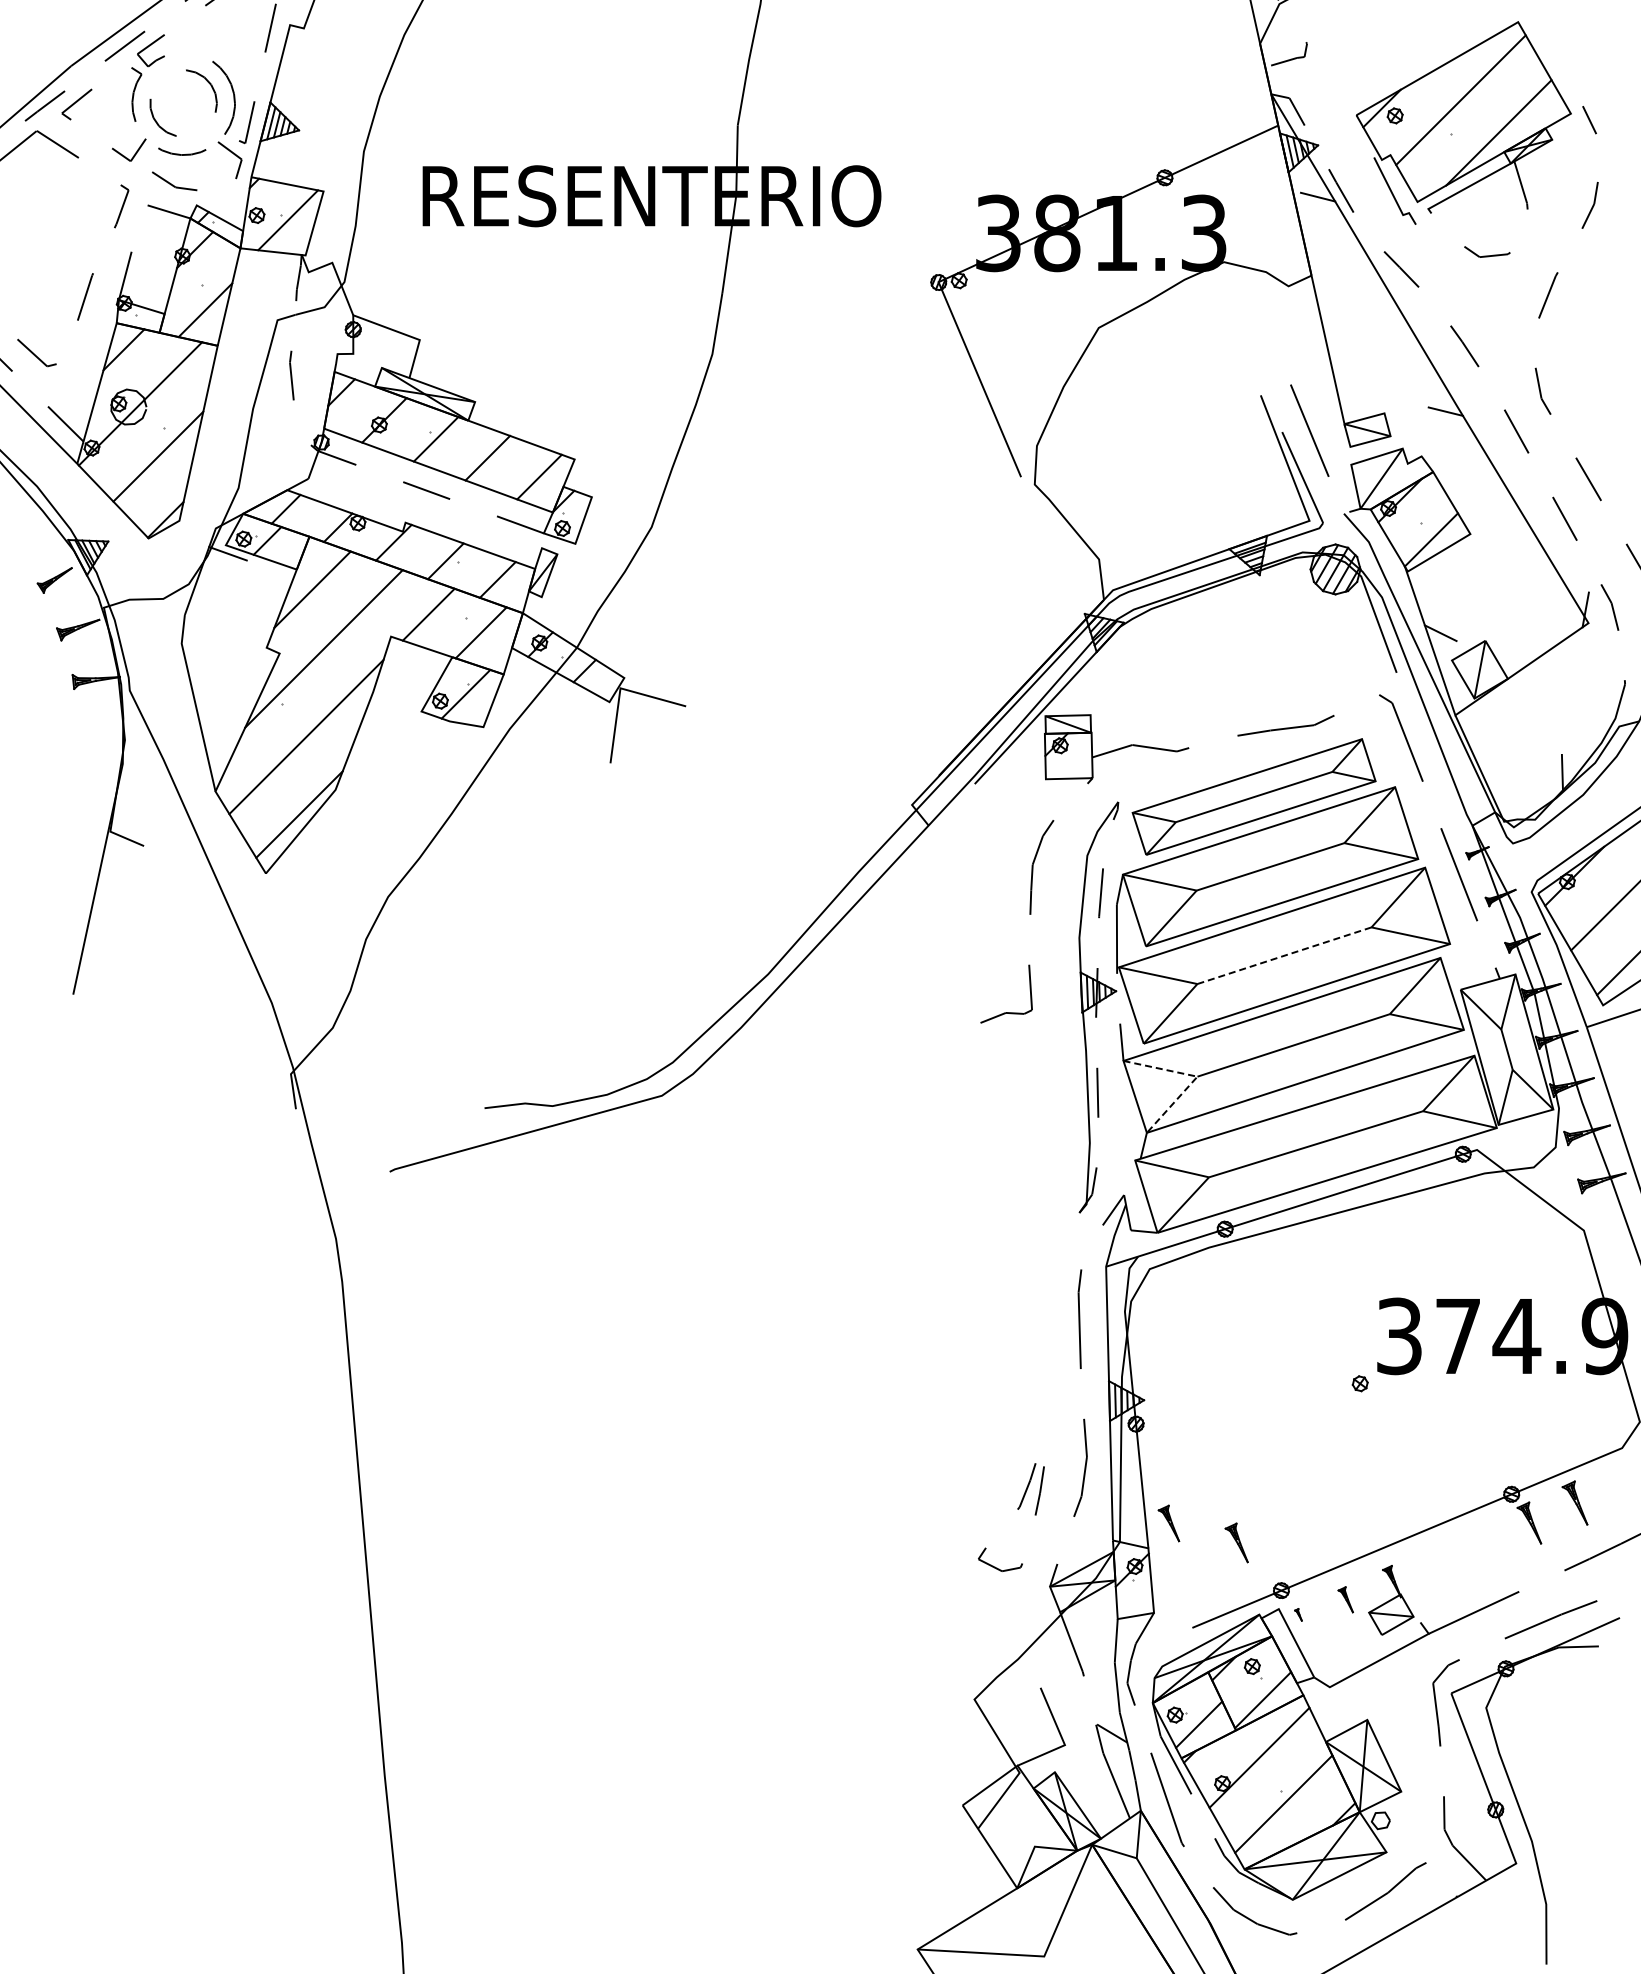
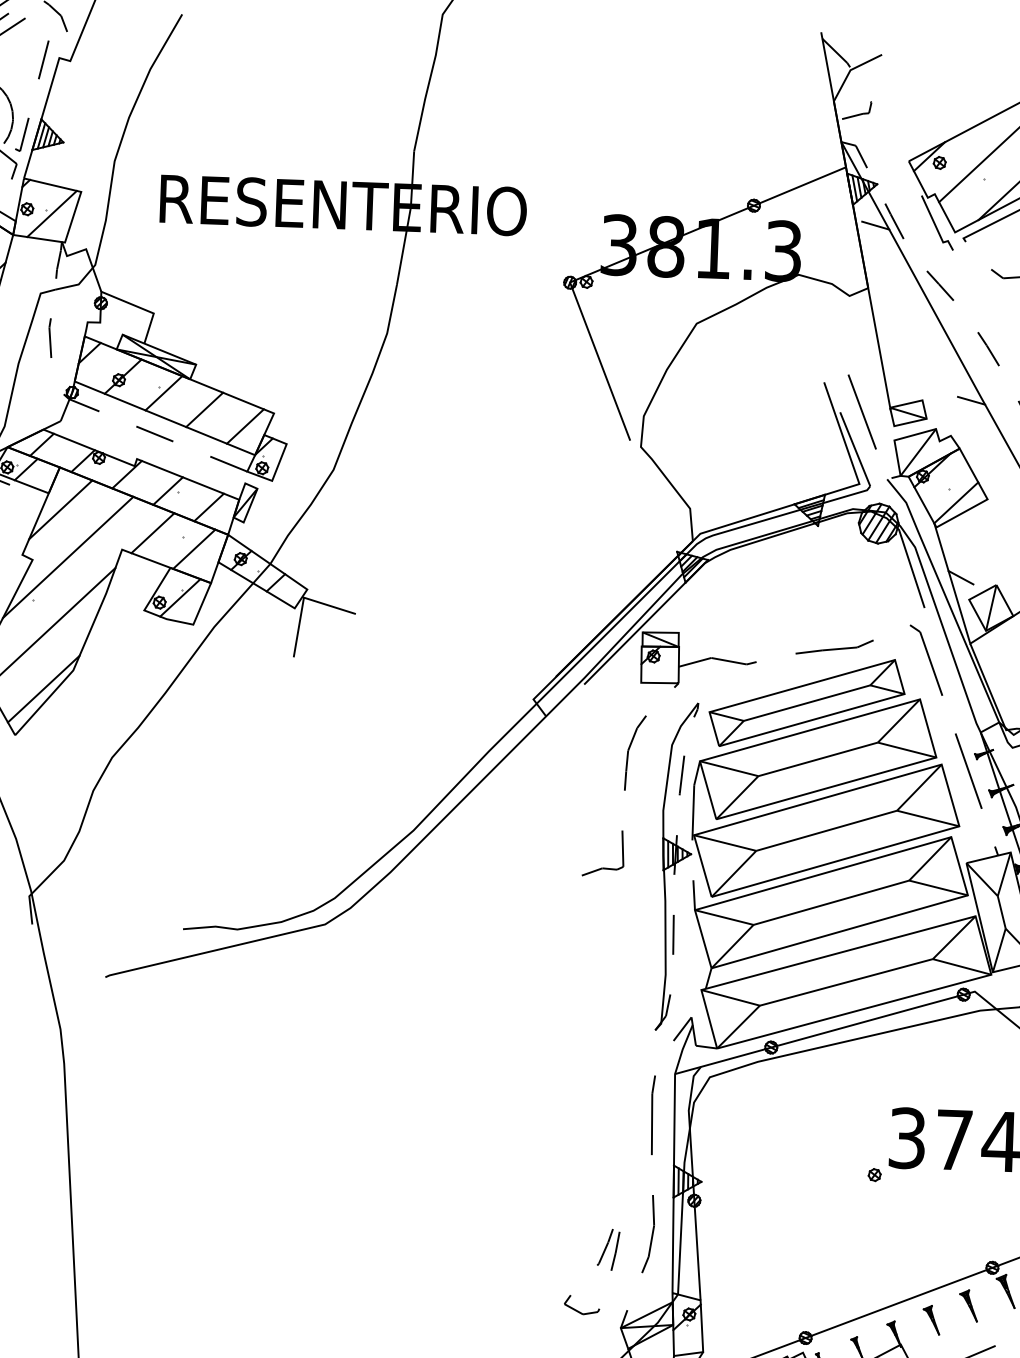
line: (1284, 955) -> (826, 830), dashed -> solid
line: (1197, 1076) -> (753, 924), dashed -> solid
part: (1168, 1523) -> (931, 1320), moved
part: (1236, 1542) -> (968, 1305), moved

